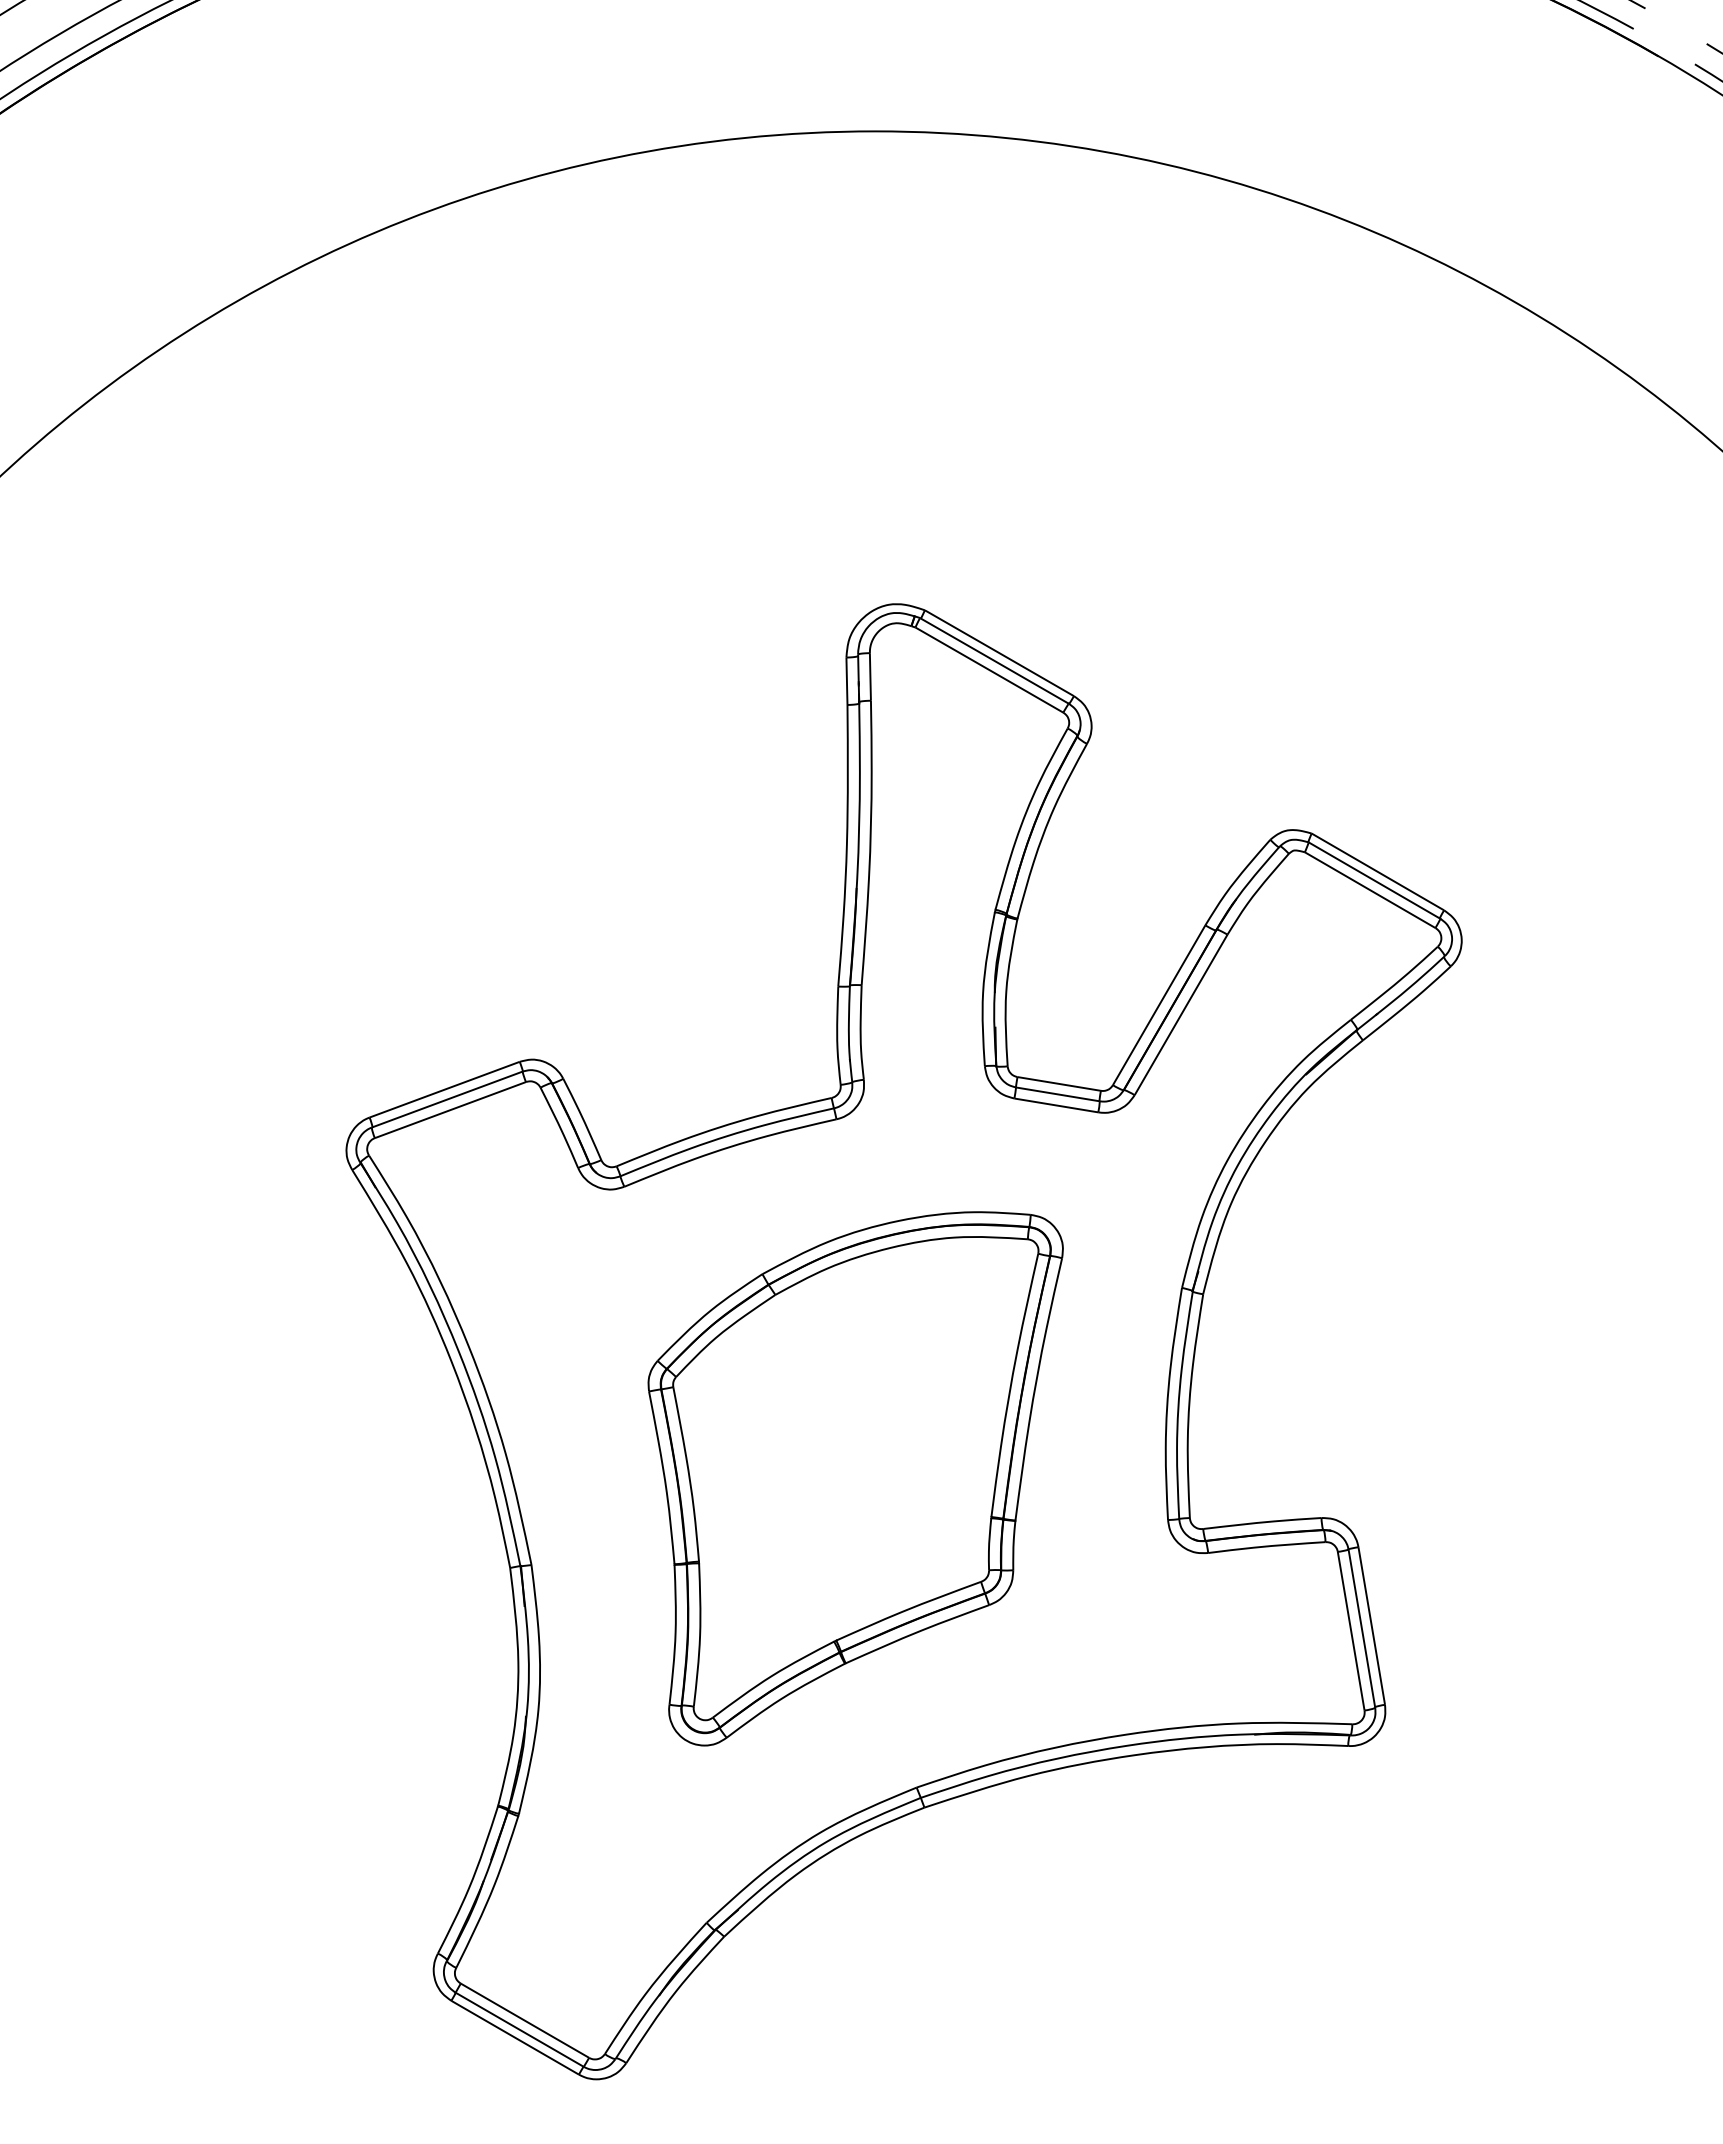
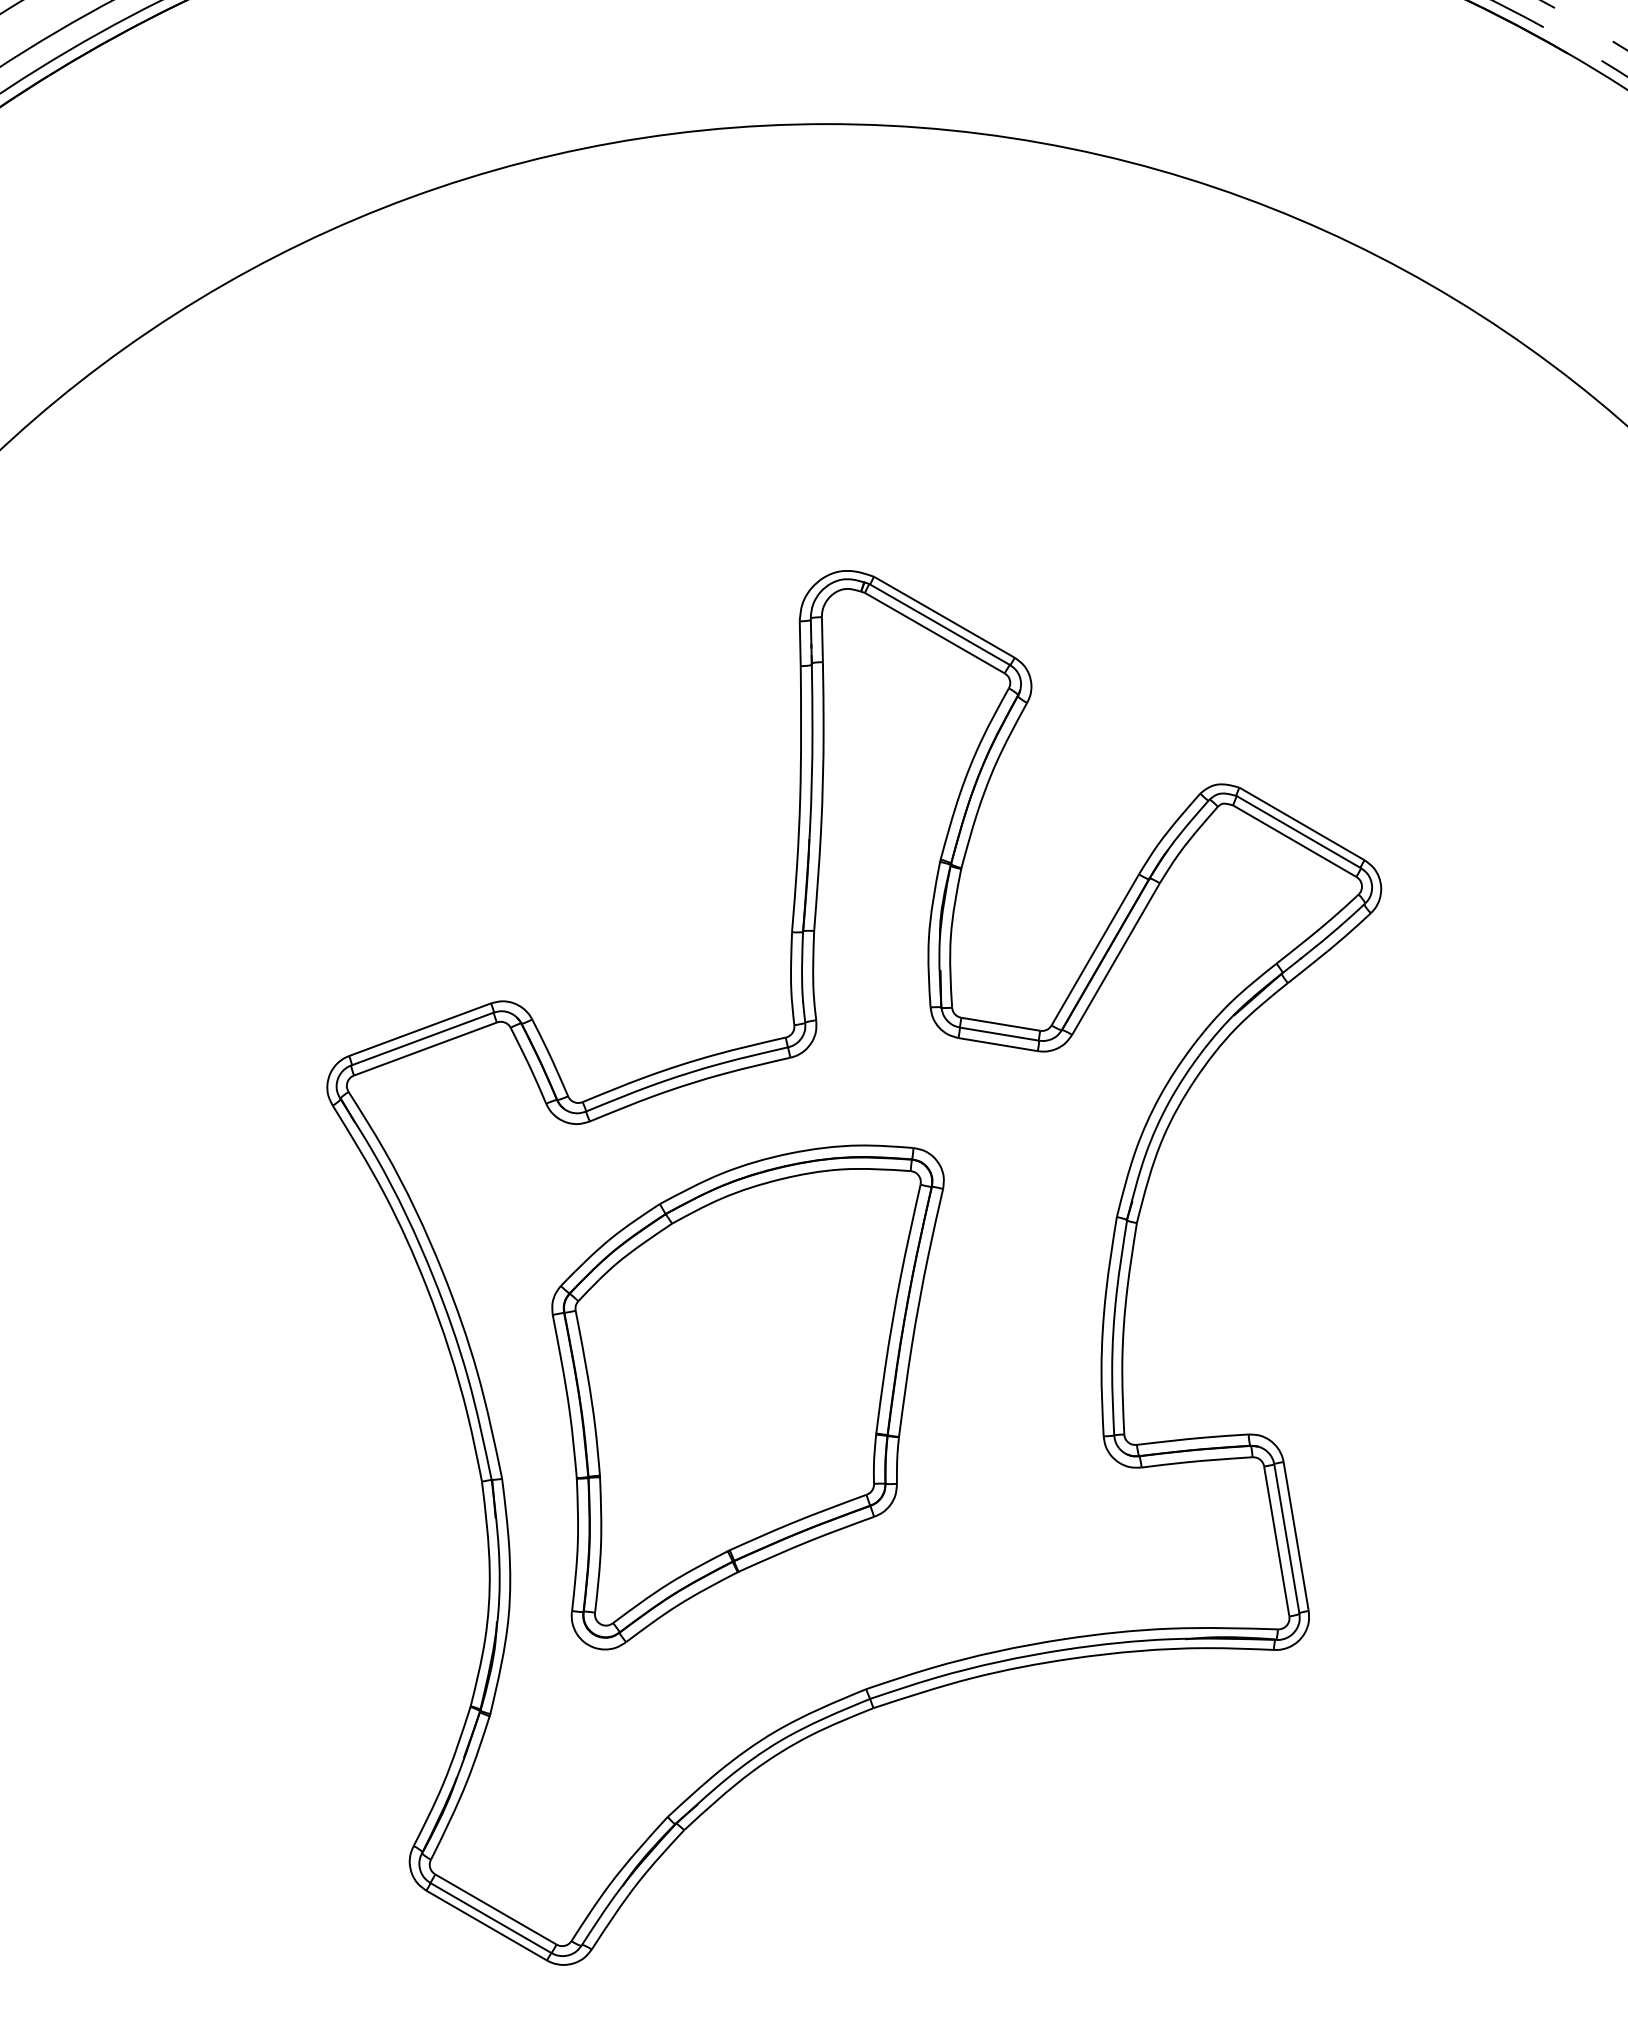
part: (855, 1478) -> (747, 1397), moved

